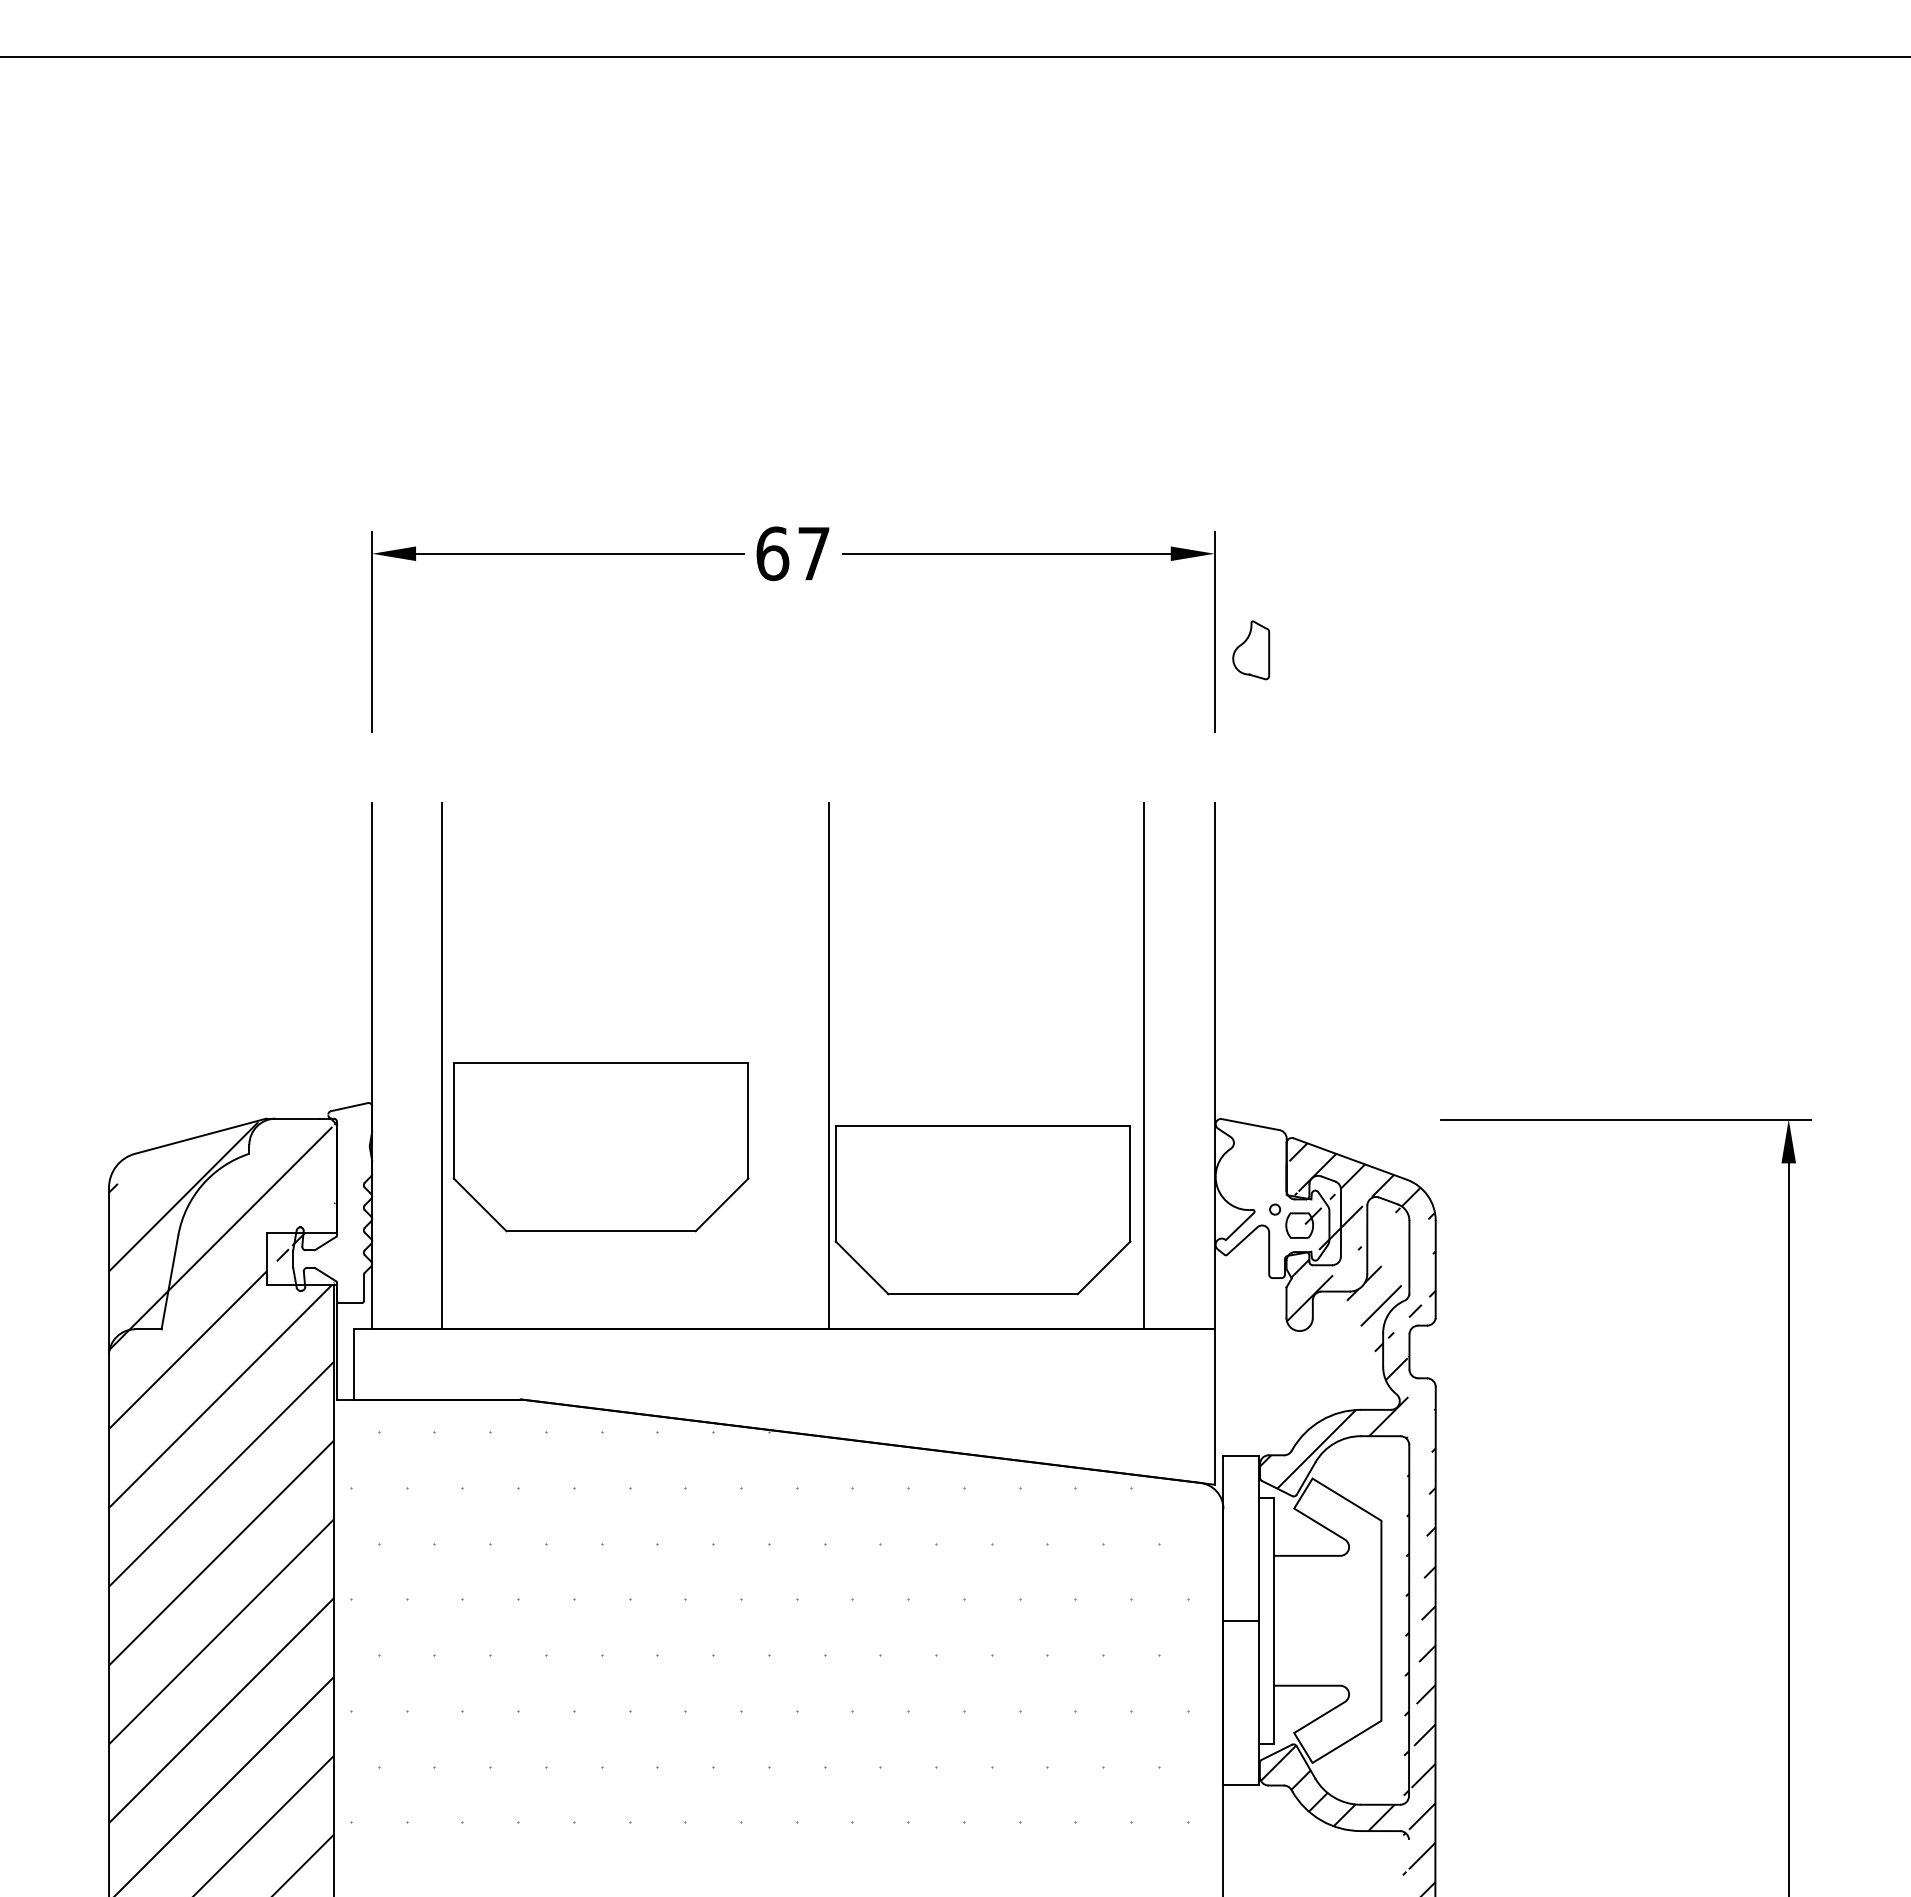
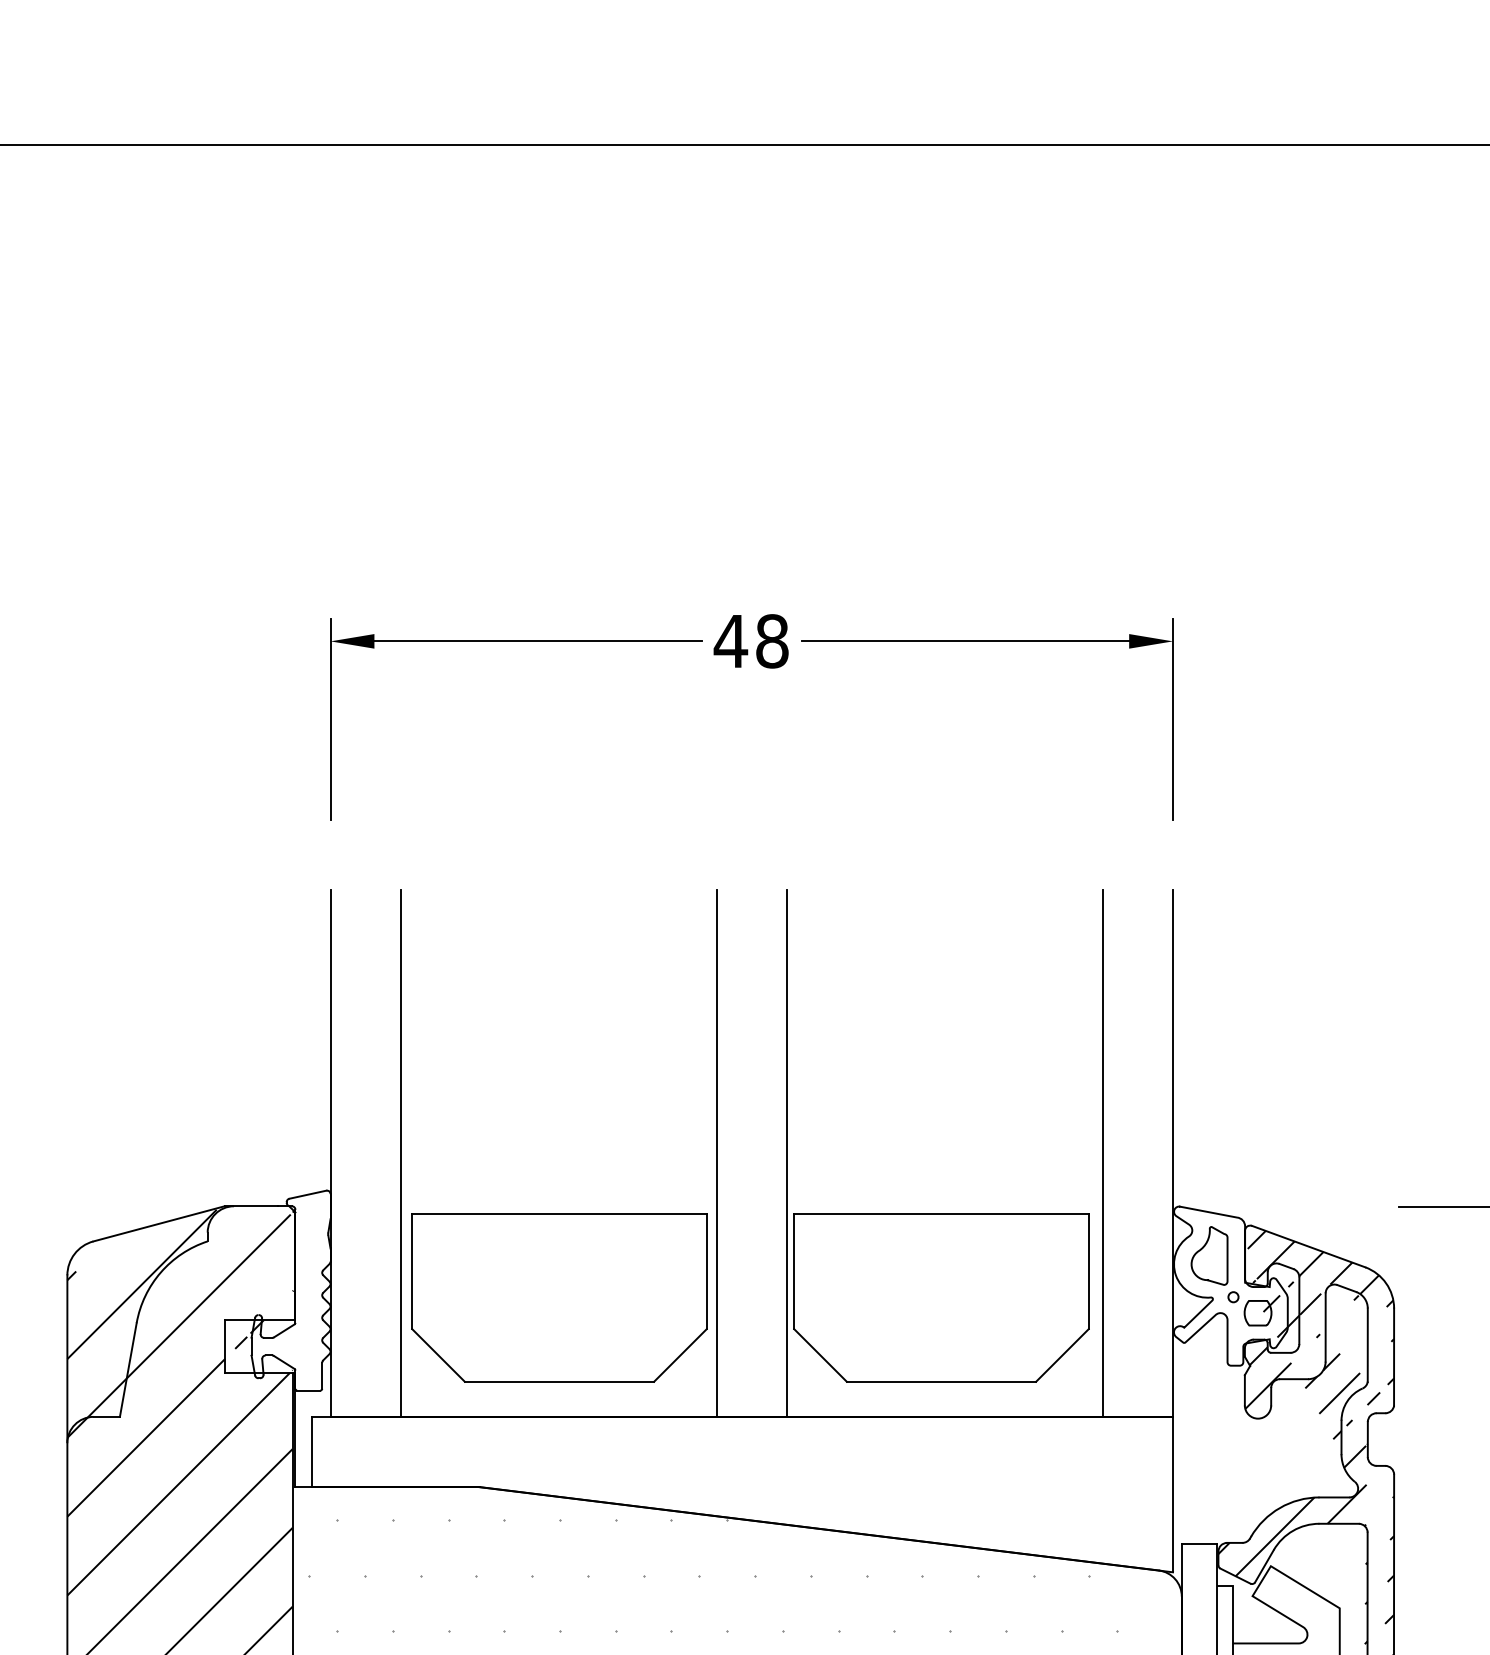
text: (792, 553) -> (750, 641), 67 -> 48
curve: (1244, 643) -> (1202, 1249), moved
line: (758, 1065) -> (716, 1153), added
part: (600, 1147) -> (558, 1298), moved

